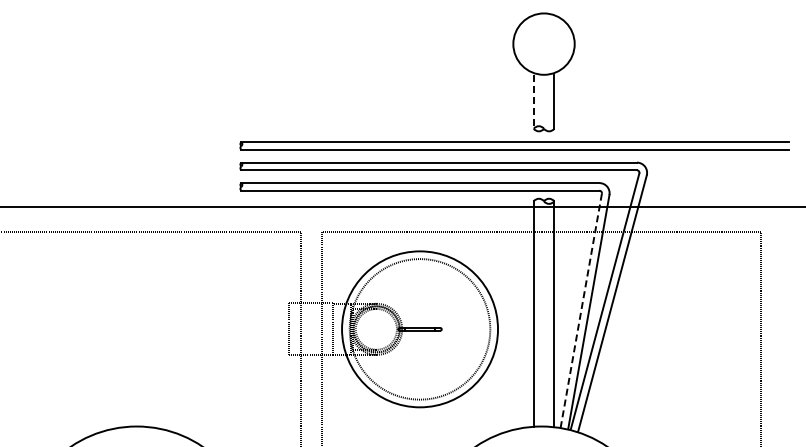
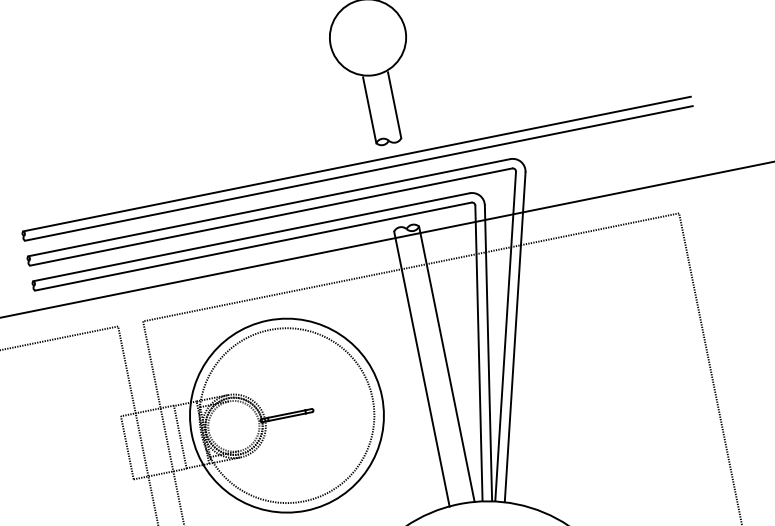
line: (533, 101) -> (369, 110), dashed -> solid
line: (581, 310) -> (479, 352), dashed -> solid

